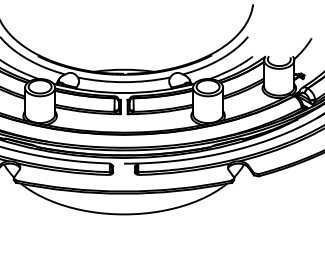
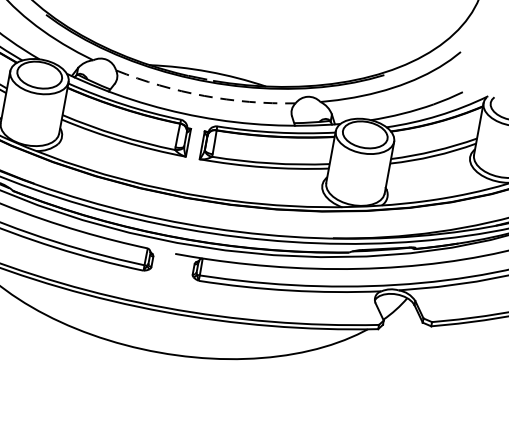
arc: (124, 82) -> (204, 96), solid -> dashed

